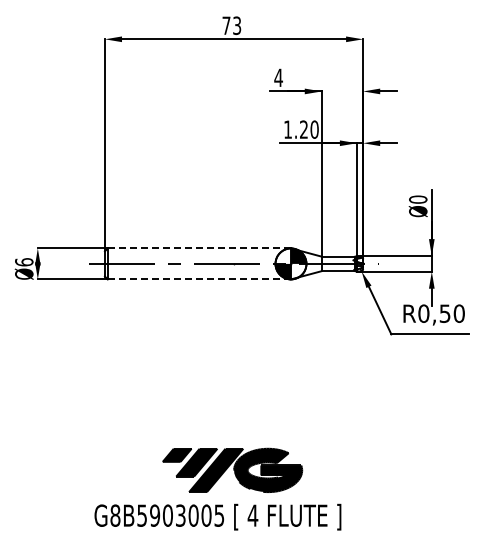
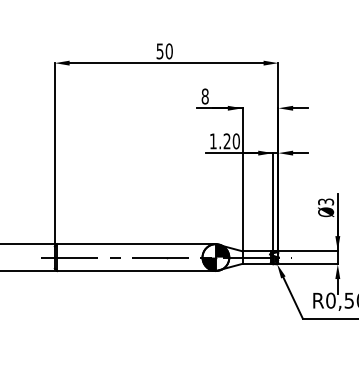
text: (231, 25) -> (164, 51), 73 -> 50
text: (278, 77) -> (205, 96), 4 -> 8
text: (418, 199) -> (326, 201), Ø0 -> Ø3
line: (199, 248) -> (136, 244), dashed -> solid
line: (199, 279) -> (136, 271), dashed -> solid

